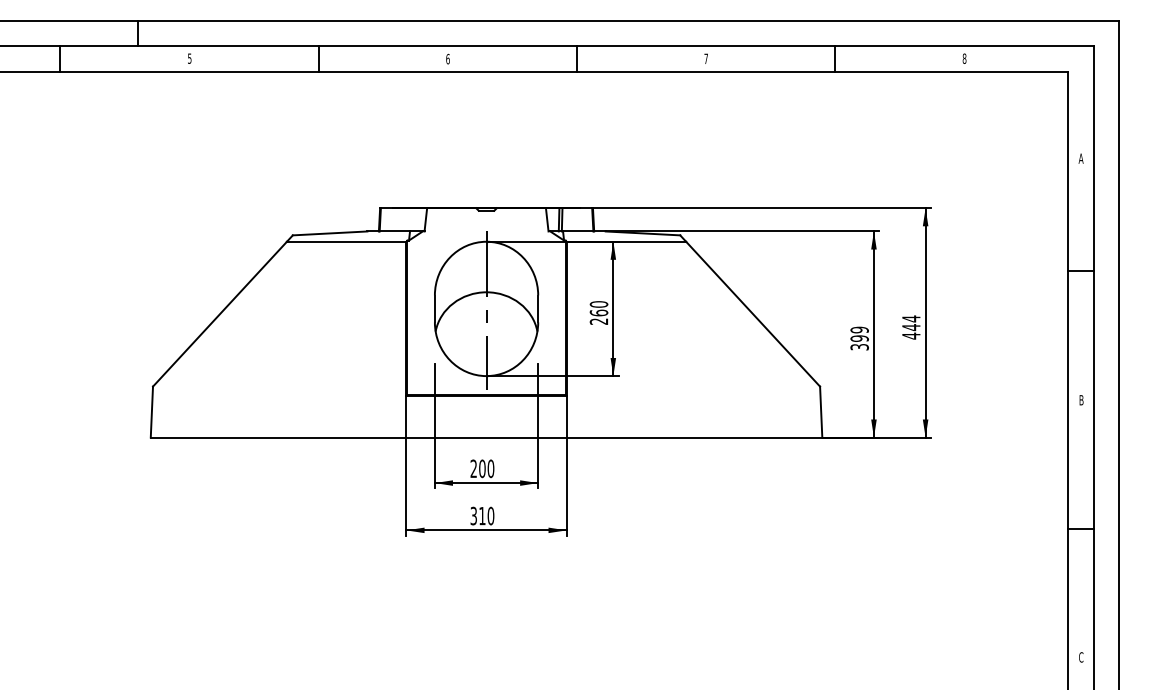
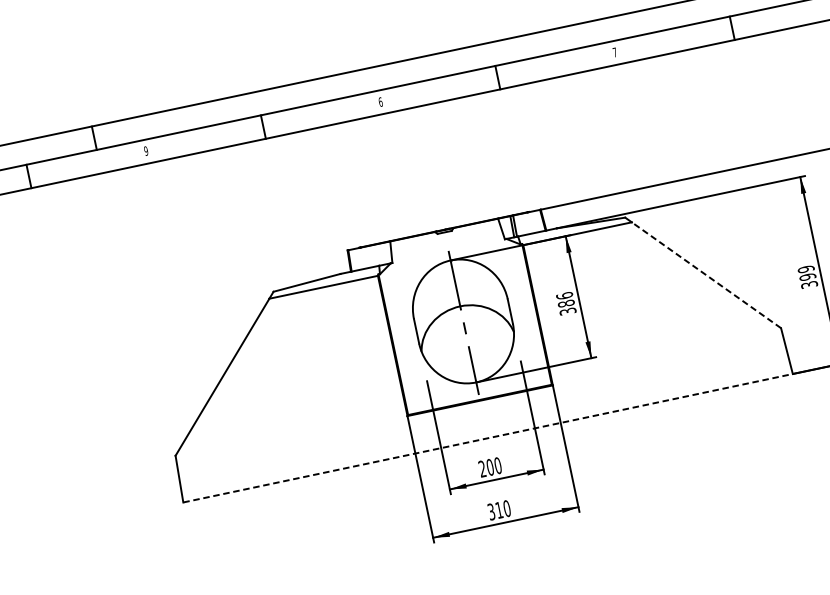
text: (189, 58) -> (145, 150), 5 -> 9
text: (598, 312) -> (565, 303), 260 -> 386
line: (753, 314) -> (706, 275), solid -> dashed
line: (486, 437) -> (488, 438), solid -> dashed

